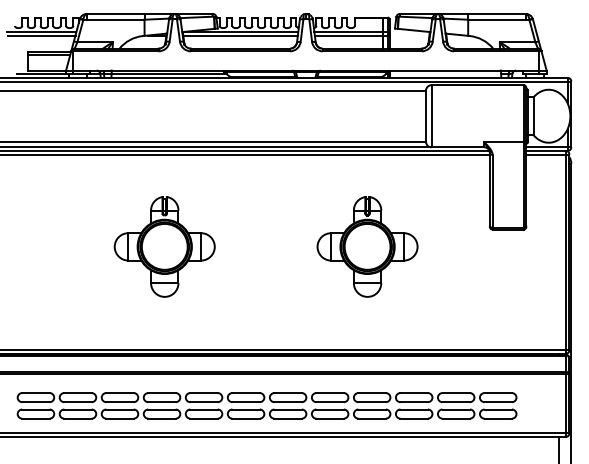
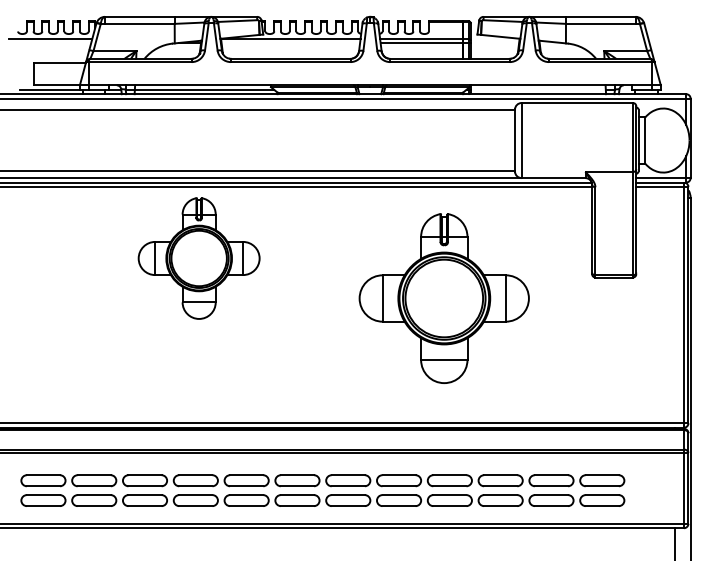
line: (41, 35) -> (50, 42), removed
line: (240, 35) -> (290, 42), removed
line: (48, 54) -> (58, 66), removed
part: (164, 246) -> (198, 258), moved
part: (367, 246) -> (444, 298), size x1.4

